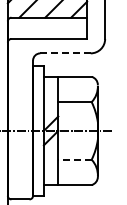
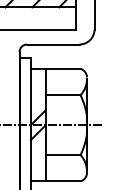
line: (65, 53) -> (53, 44), dashed -> solid
line: (75, 159) -> (63, 154), dashed -> solid

